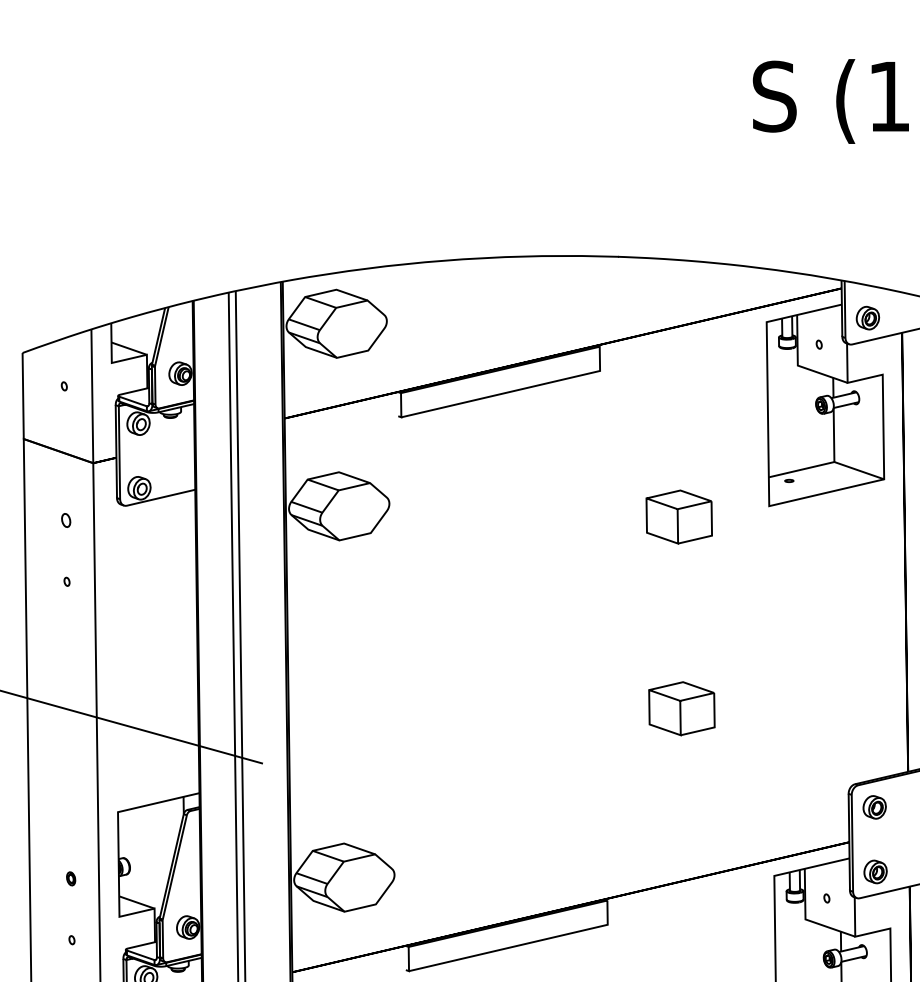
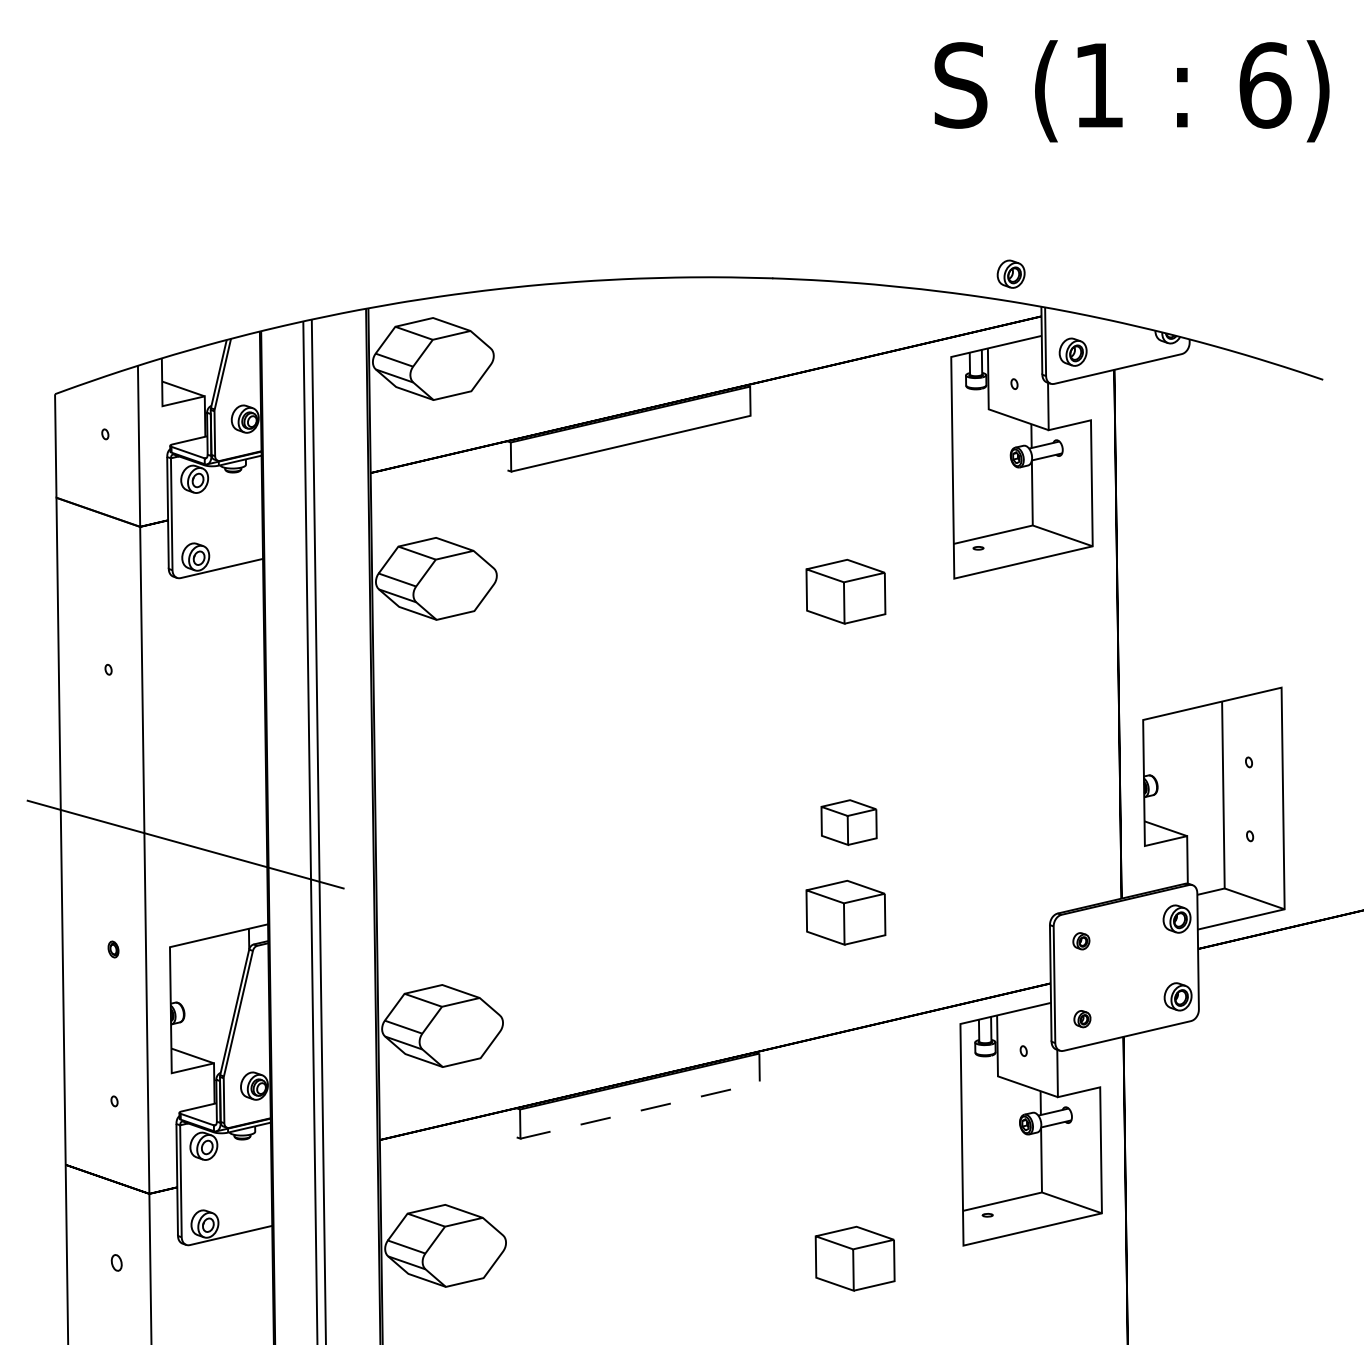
part: (815, 252) -> (1010, 273), added
part: (66, 520) -> (107, 595), removed
part: (681, 708) -> (848, 822), size x0.7
part: (678, 783) -> (845, 912), added
part: (874, 806) -> (1081, 940), size x0.6
part: (875, 871) -> (1082, 1018), size x0.6
part: (71, 878) -> (113, 949), moved
line: (521, 945) -> (655, 1107), solid -> dashed

